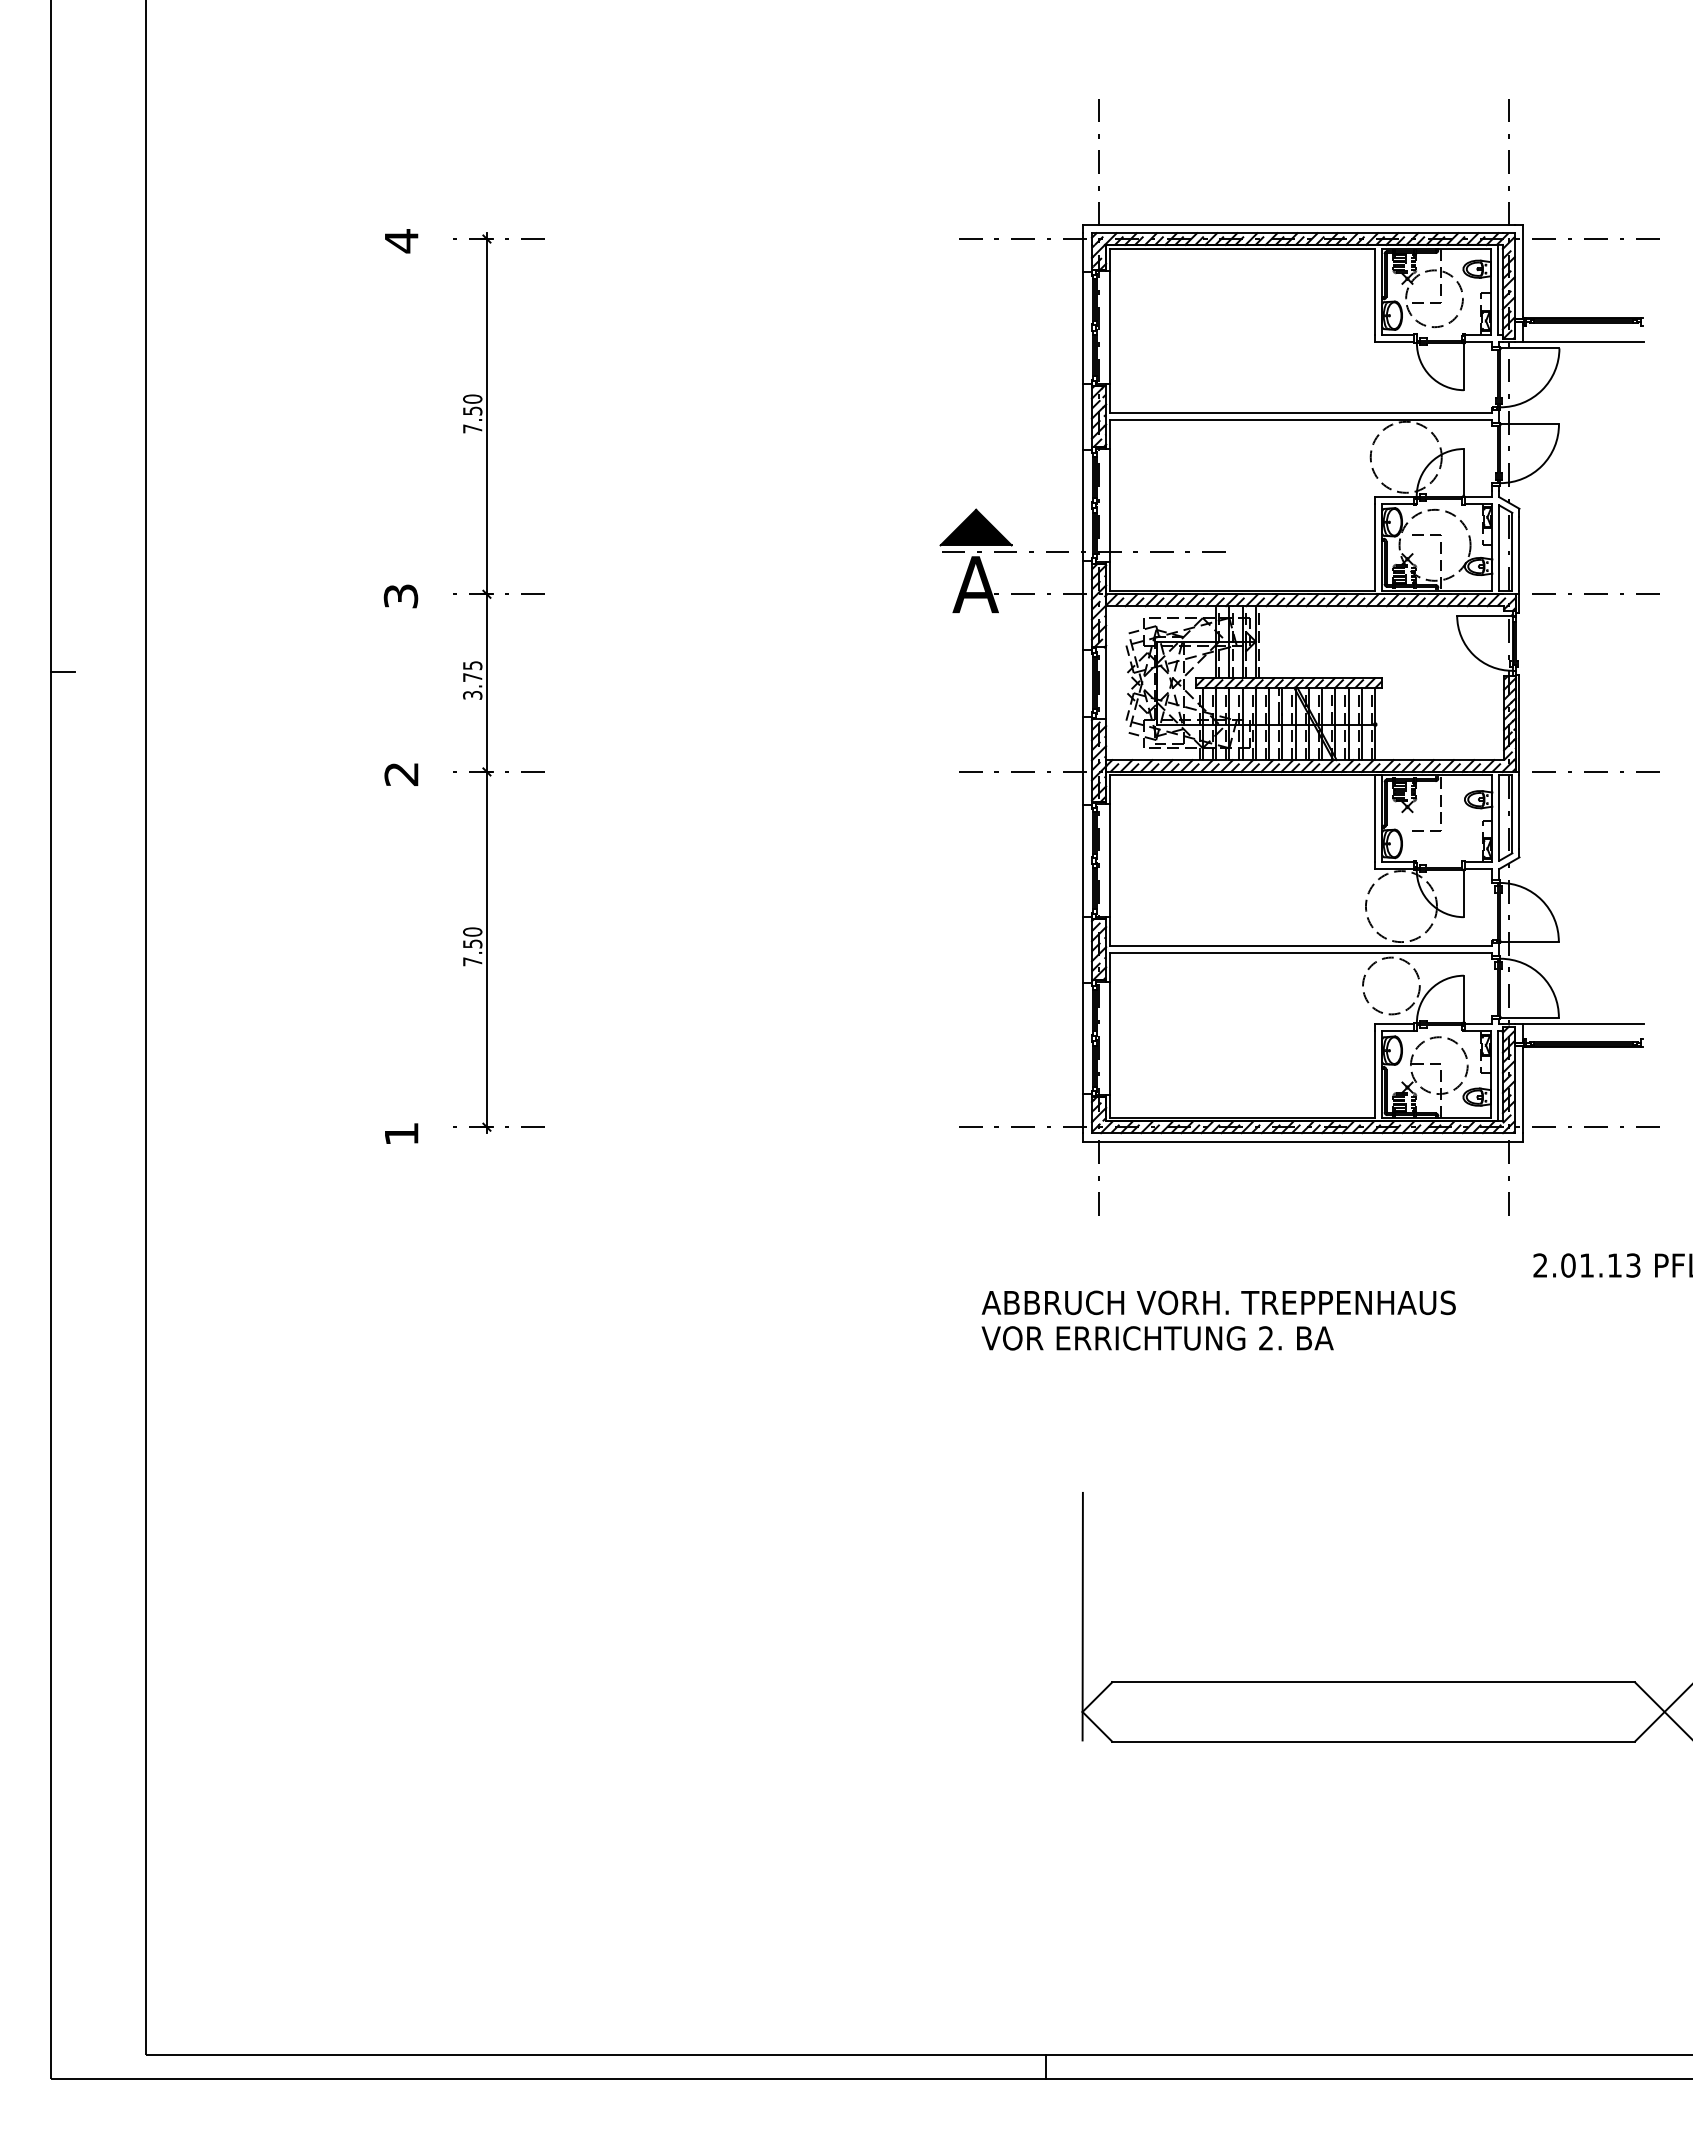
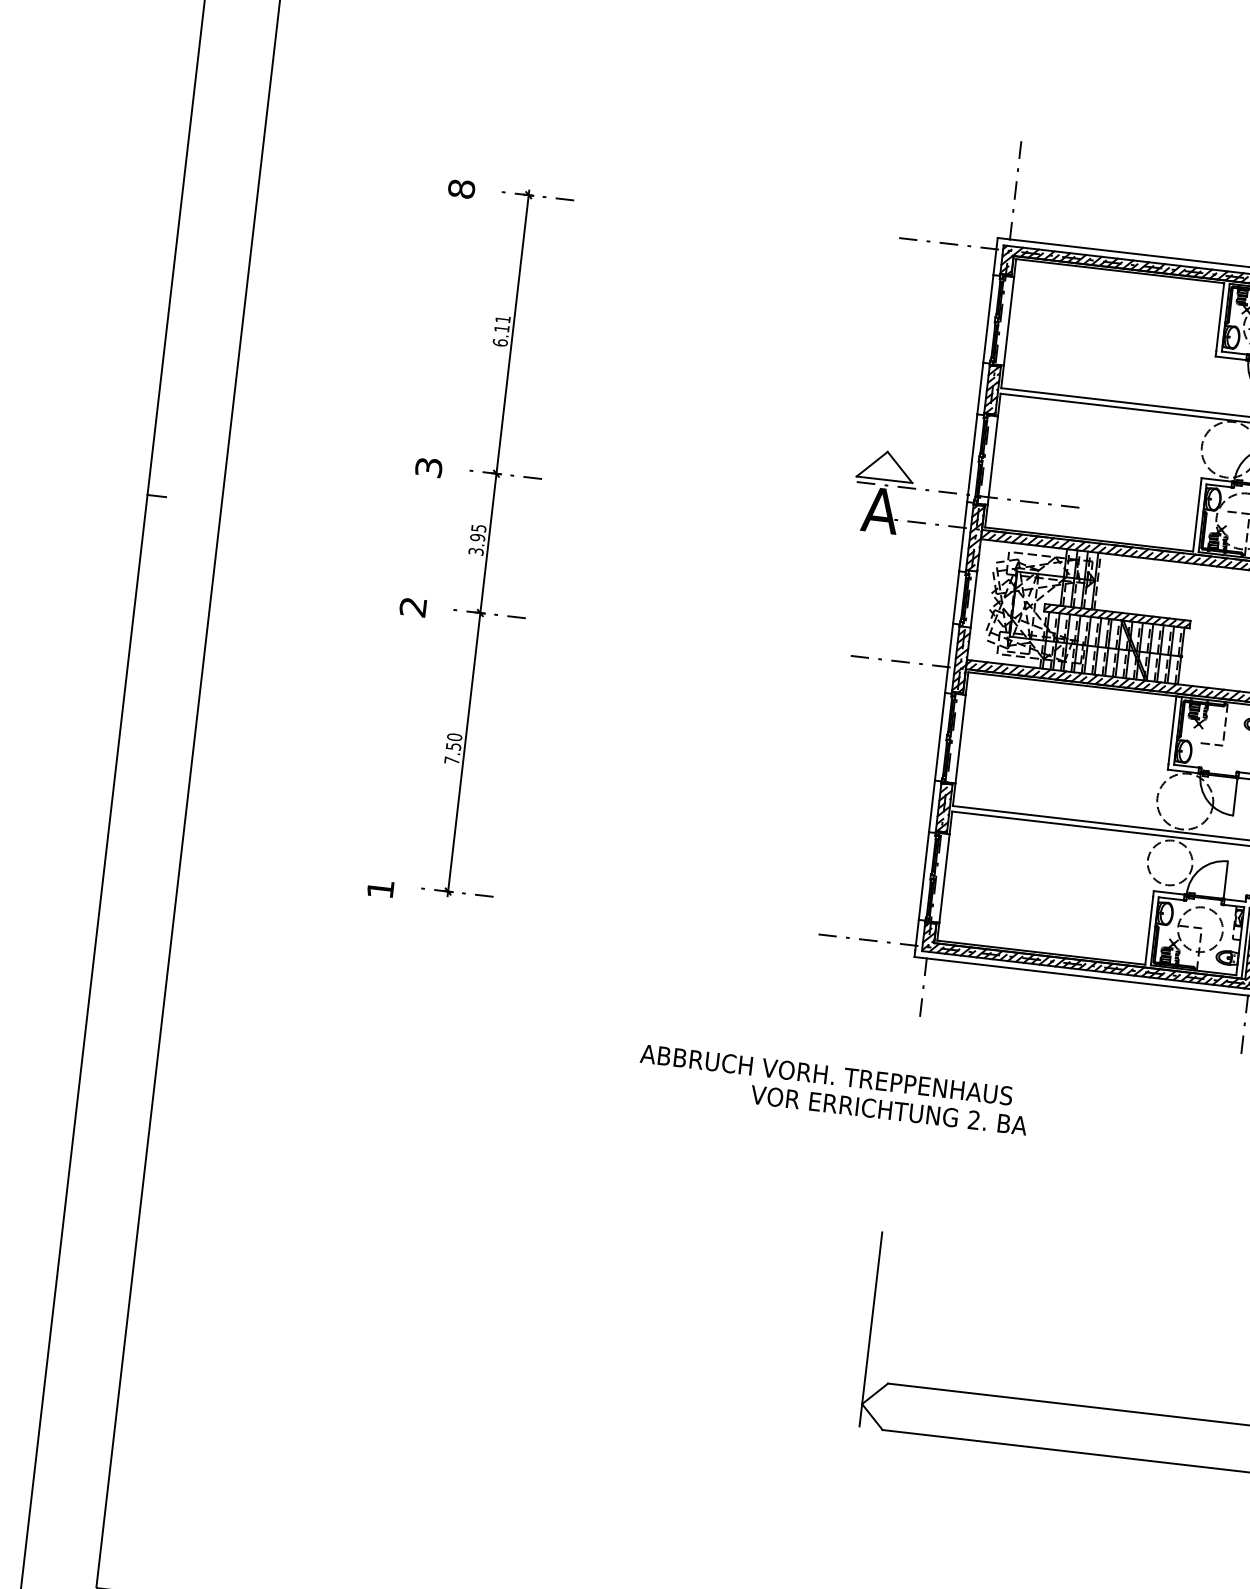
text: (401, 241) -> (461, 189), 4 -> 8
text: (472, 413) -> (501, 330), 7.50 -> 6.11
fill: (975, 527) -> (885, 465), removed
text: (472, 677) -> (477, 537), 3.75 -> 3.95
text: (1218, 1302) -> (826, 1074), moved
text: (1157, 1338) -> (888, 1110), moved

